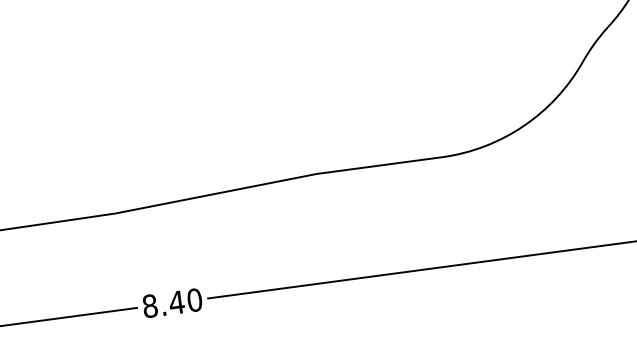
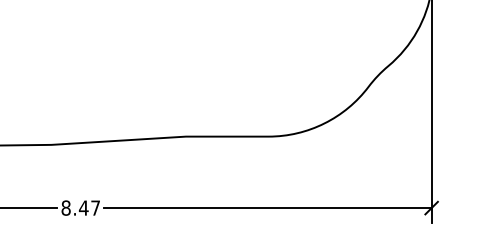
text: (194, 299) -> (95, 207), 8.40 -> 8.47

